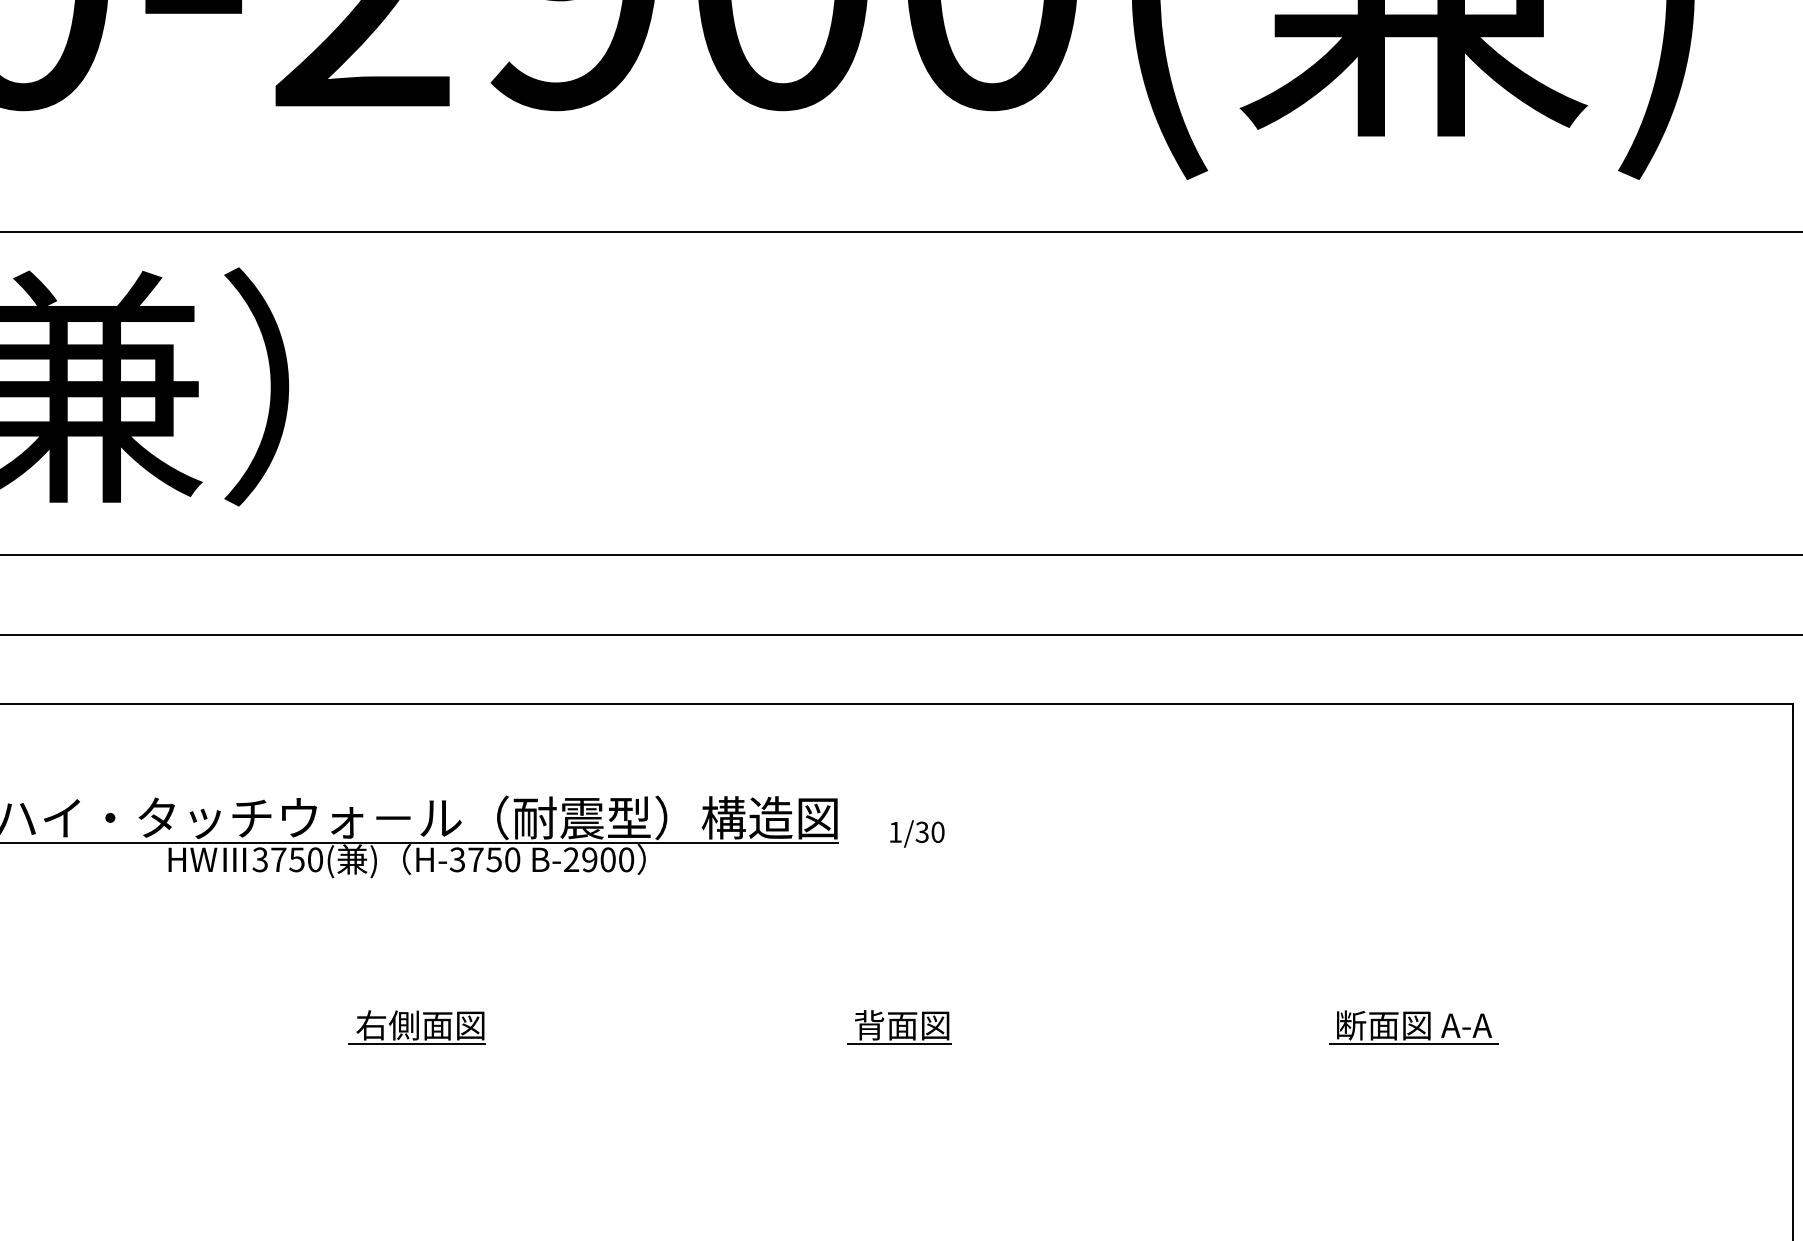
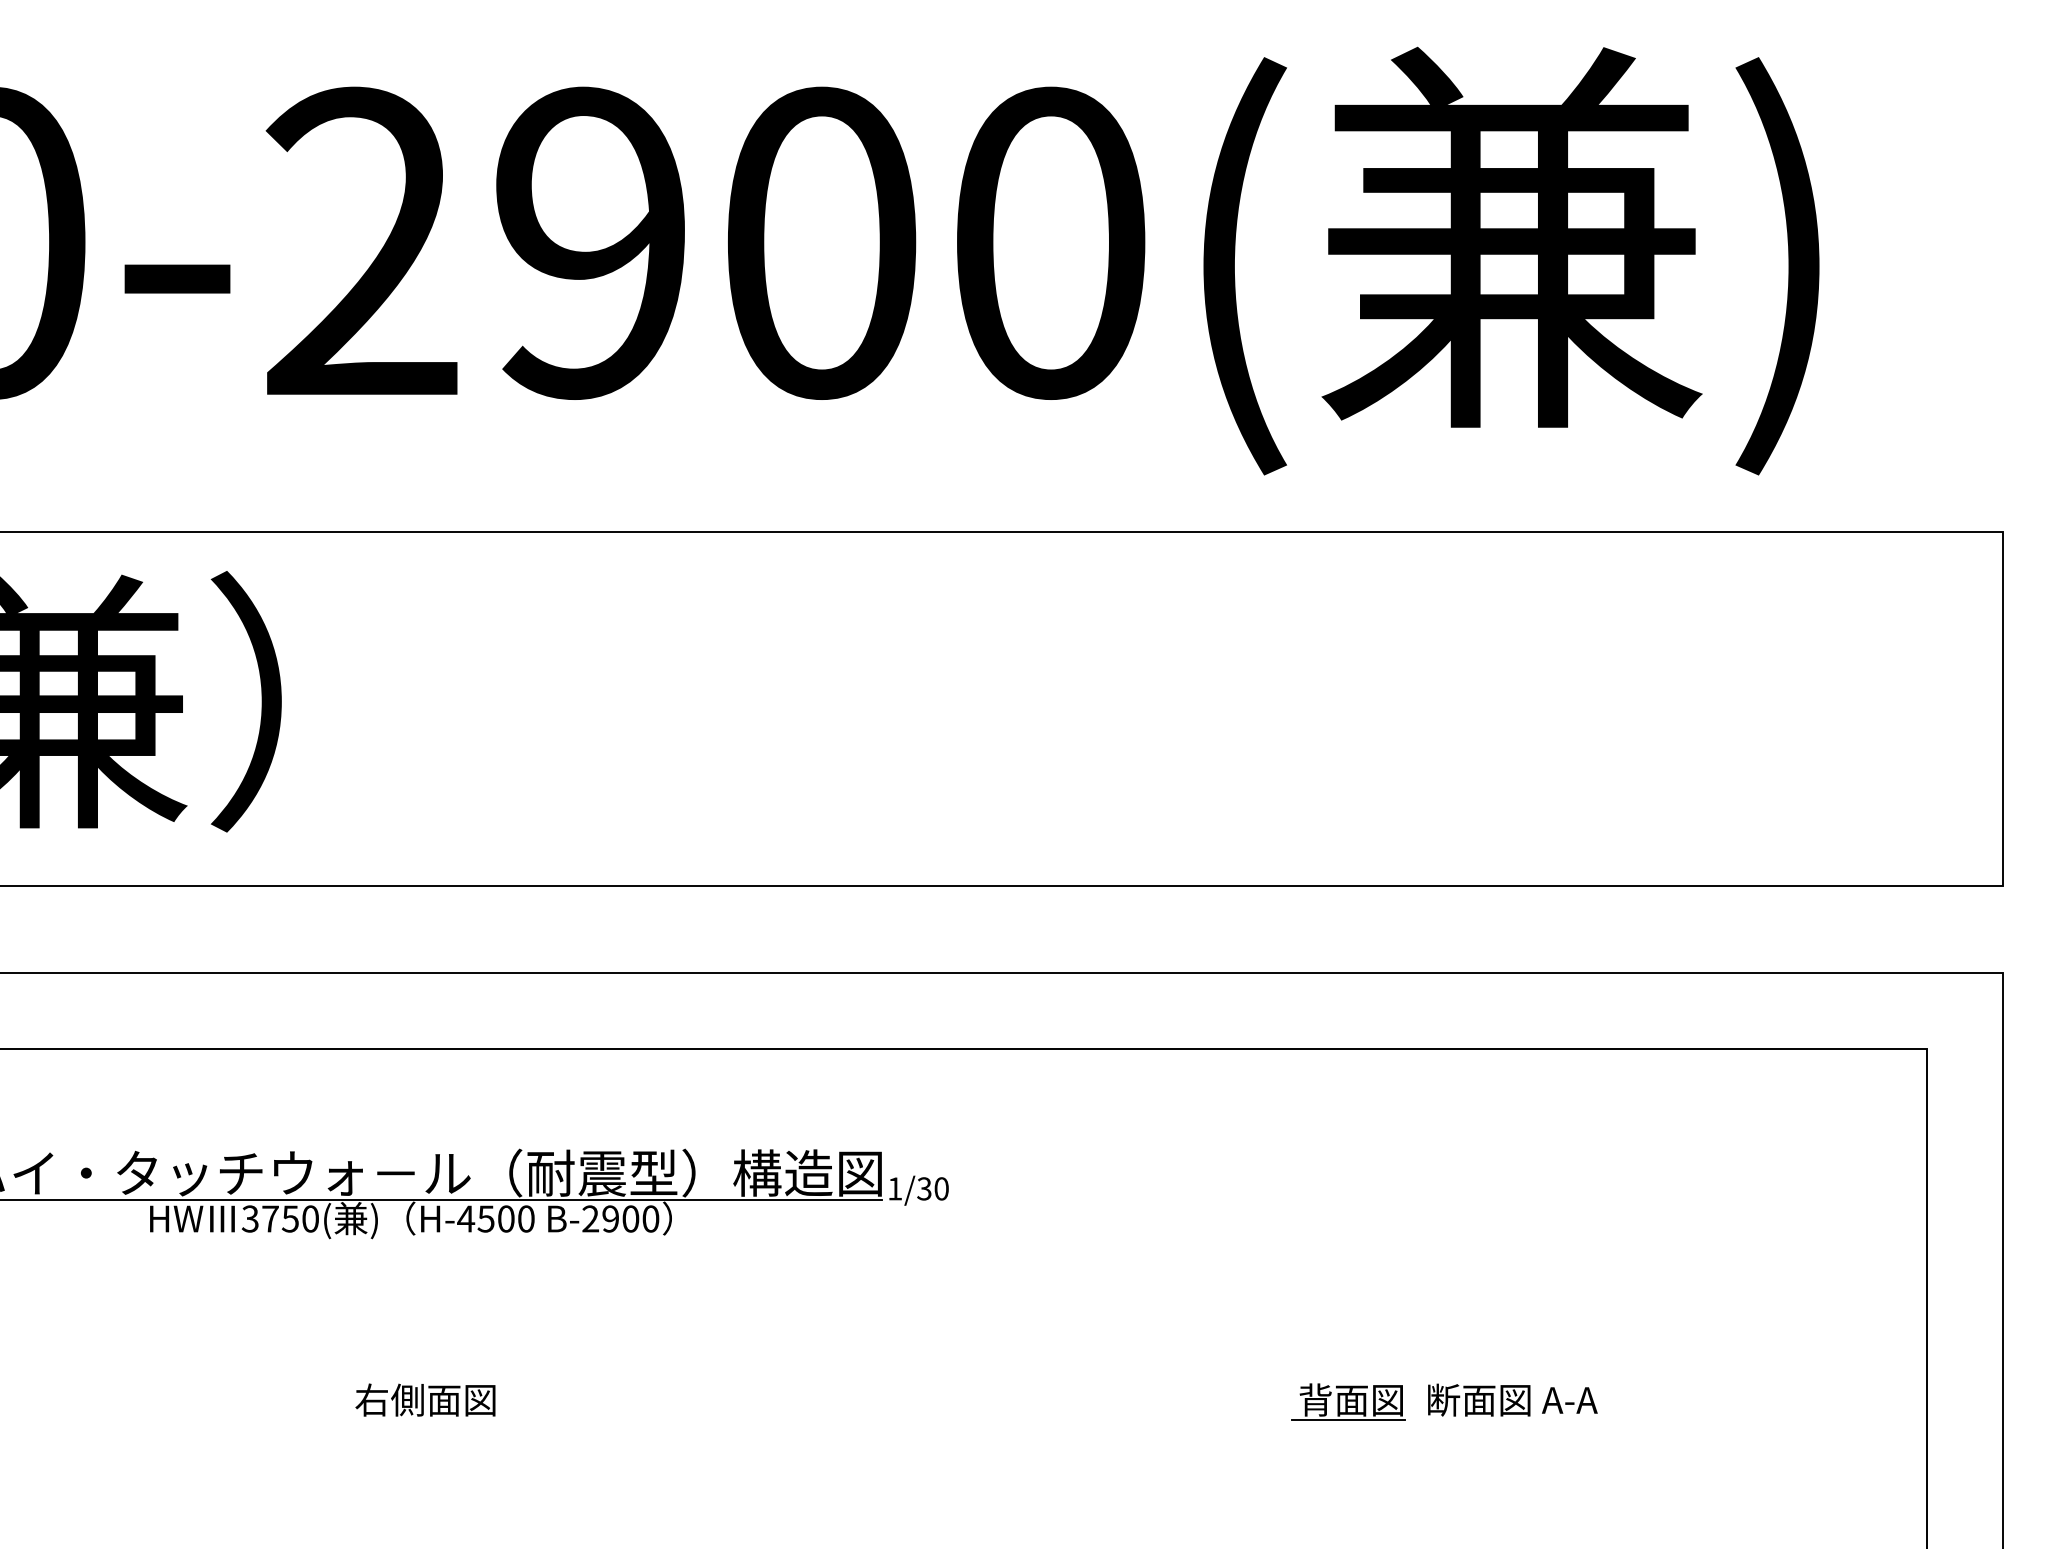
text: (916, 833) -> (918, 1190), moved
text: (475, 859) -> (485, 1218), H-3750 -> H-4500
part: (899, 1026) -> (1348, 1401), moved
line: (416, 1044) -> (421, 1420), removed
line: (1414, 1044) -> (1512, 1420), removed

